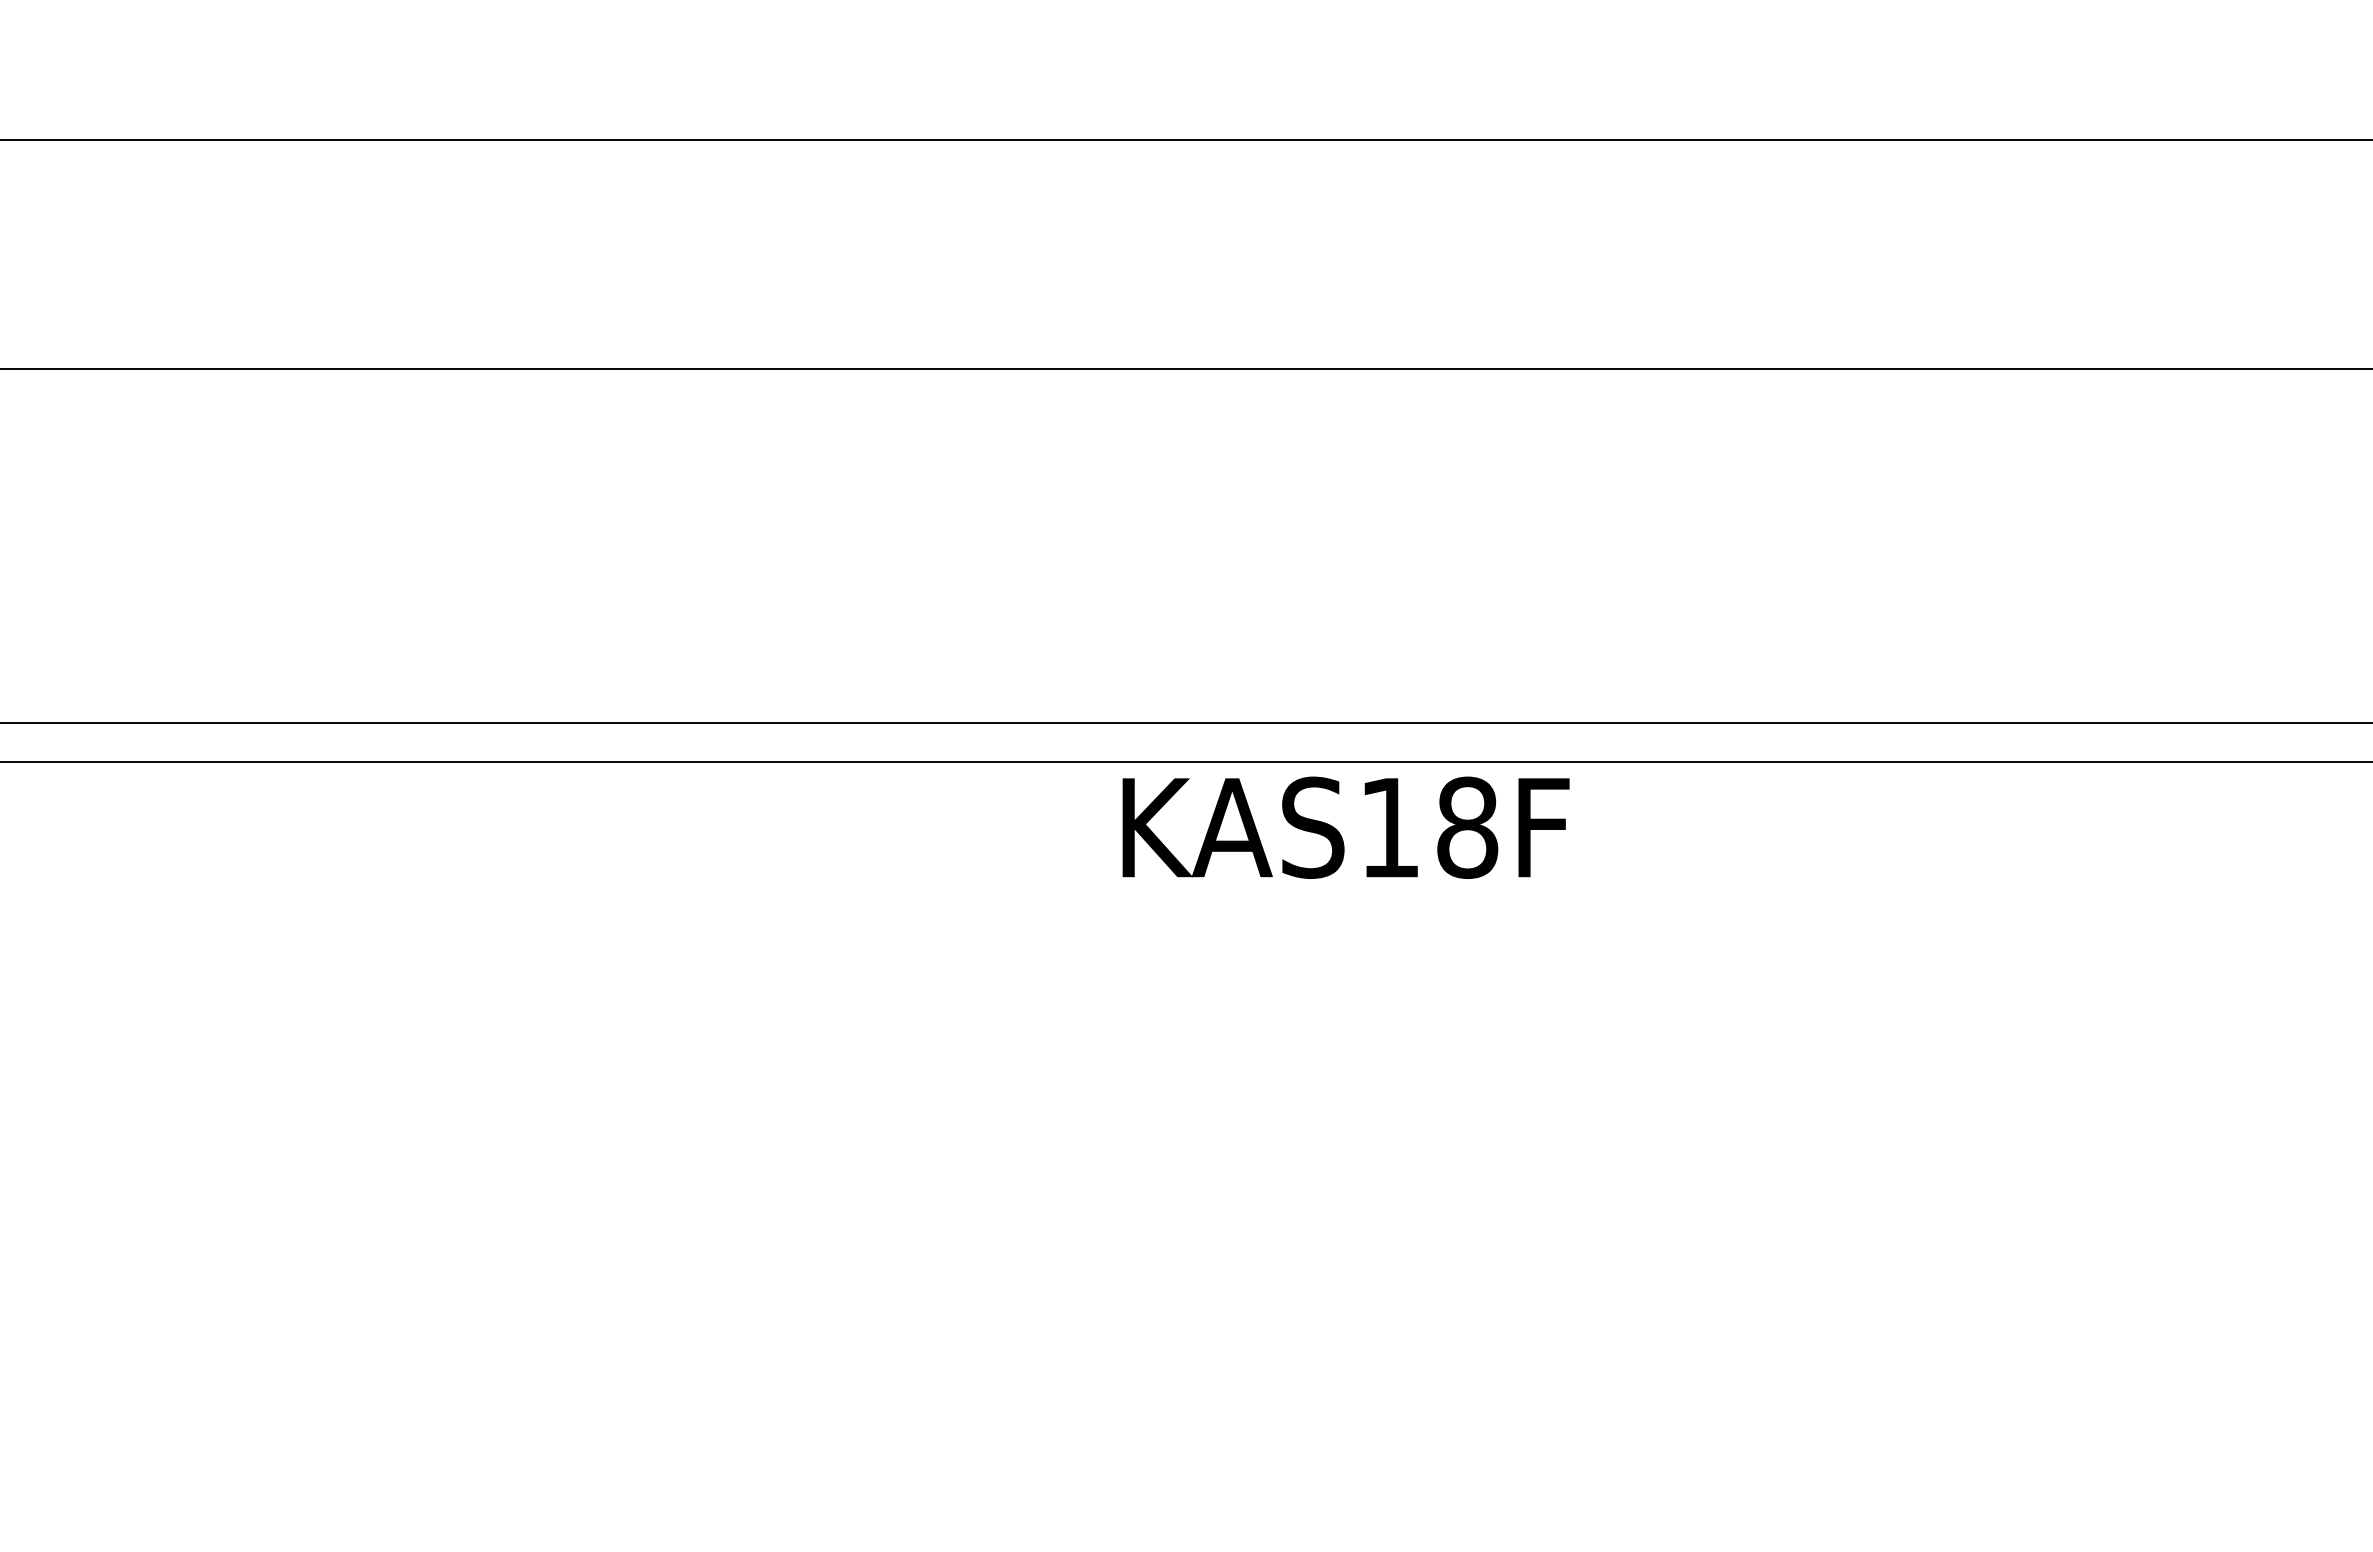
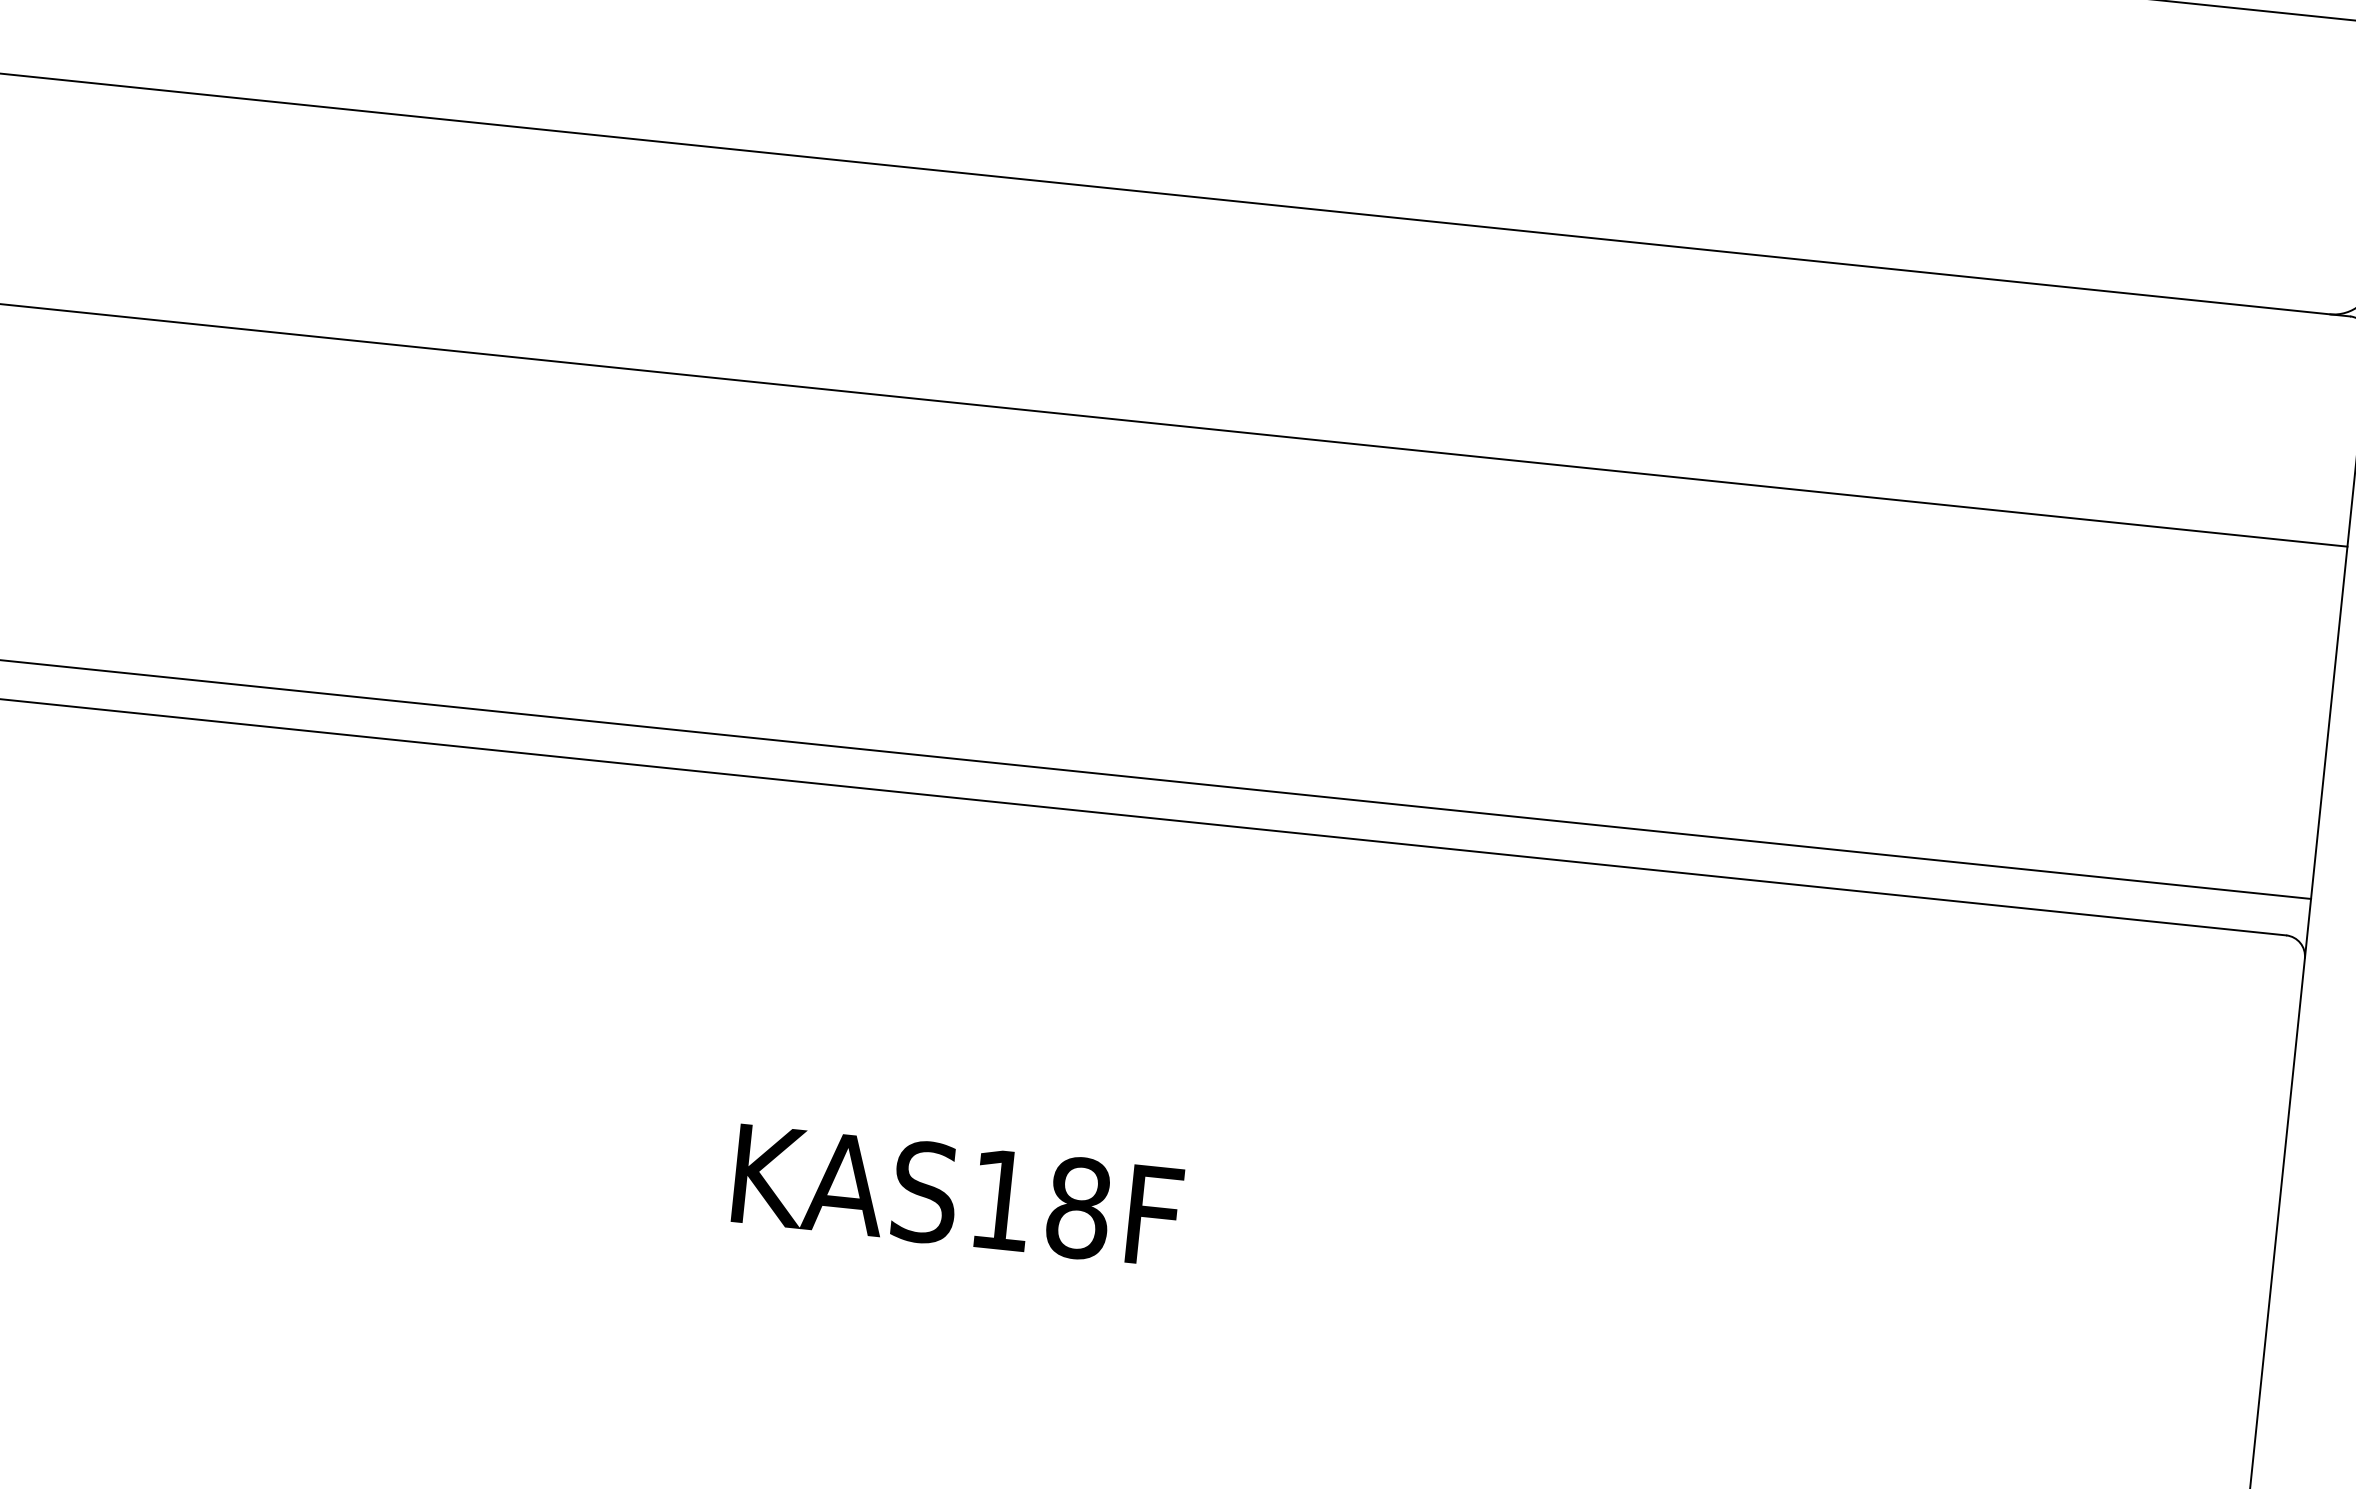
text: (1345, 827) -> (957, 1195), moved

